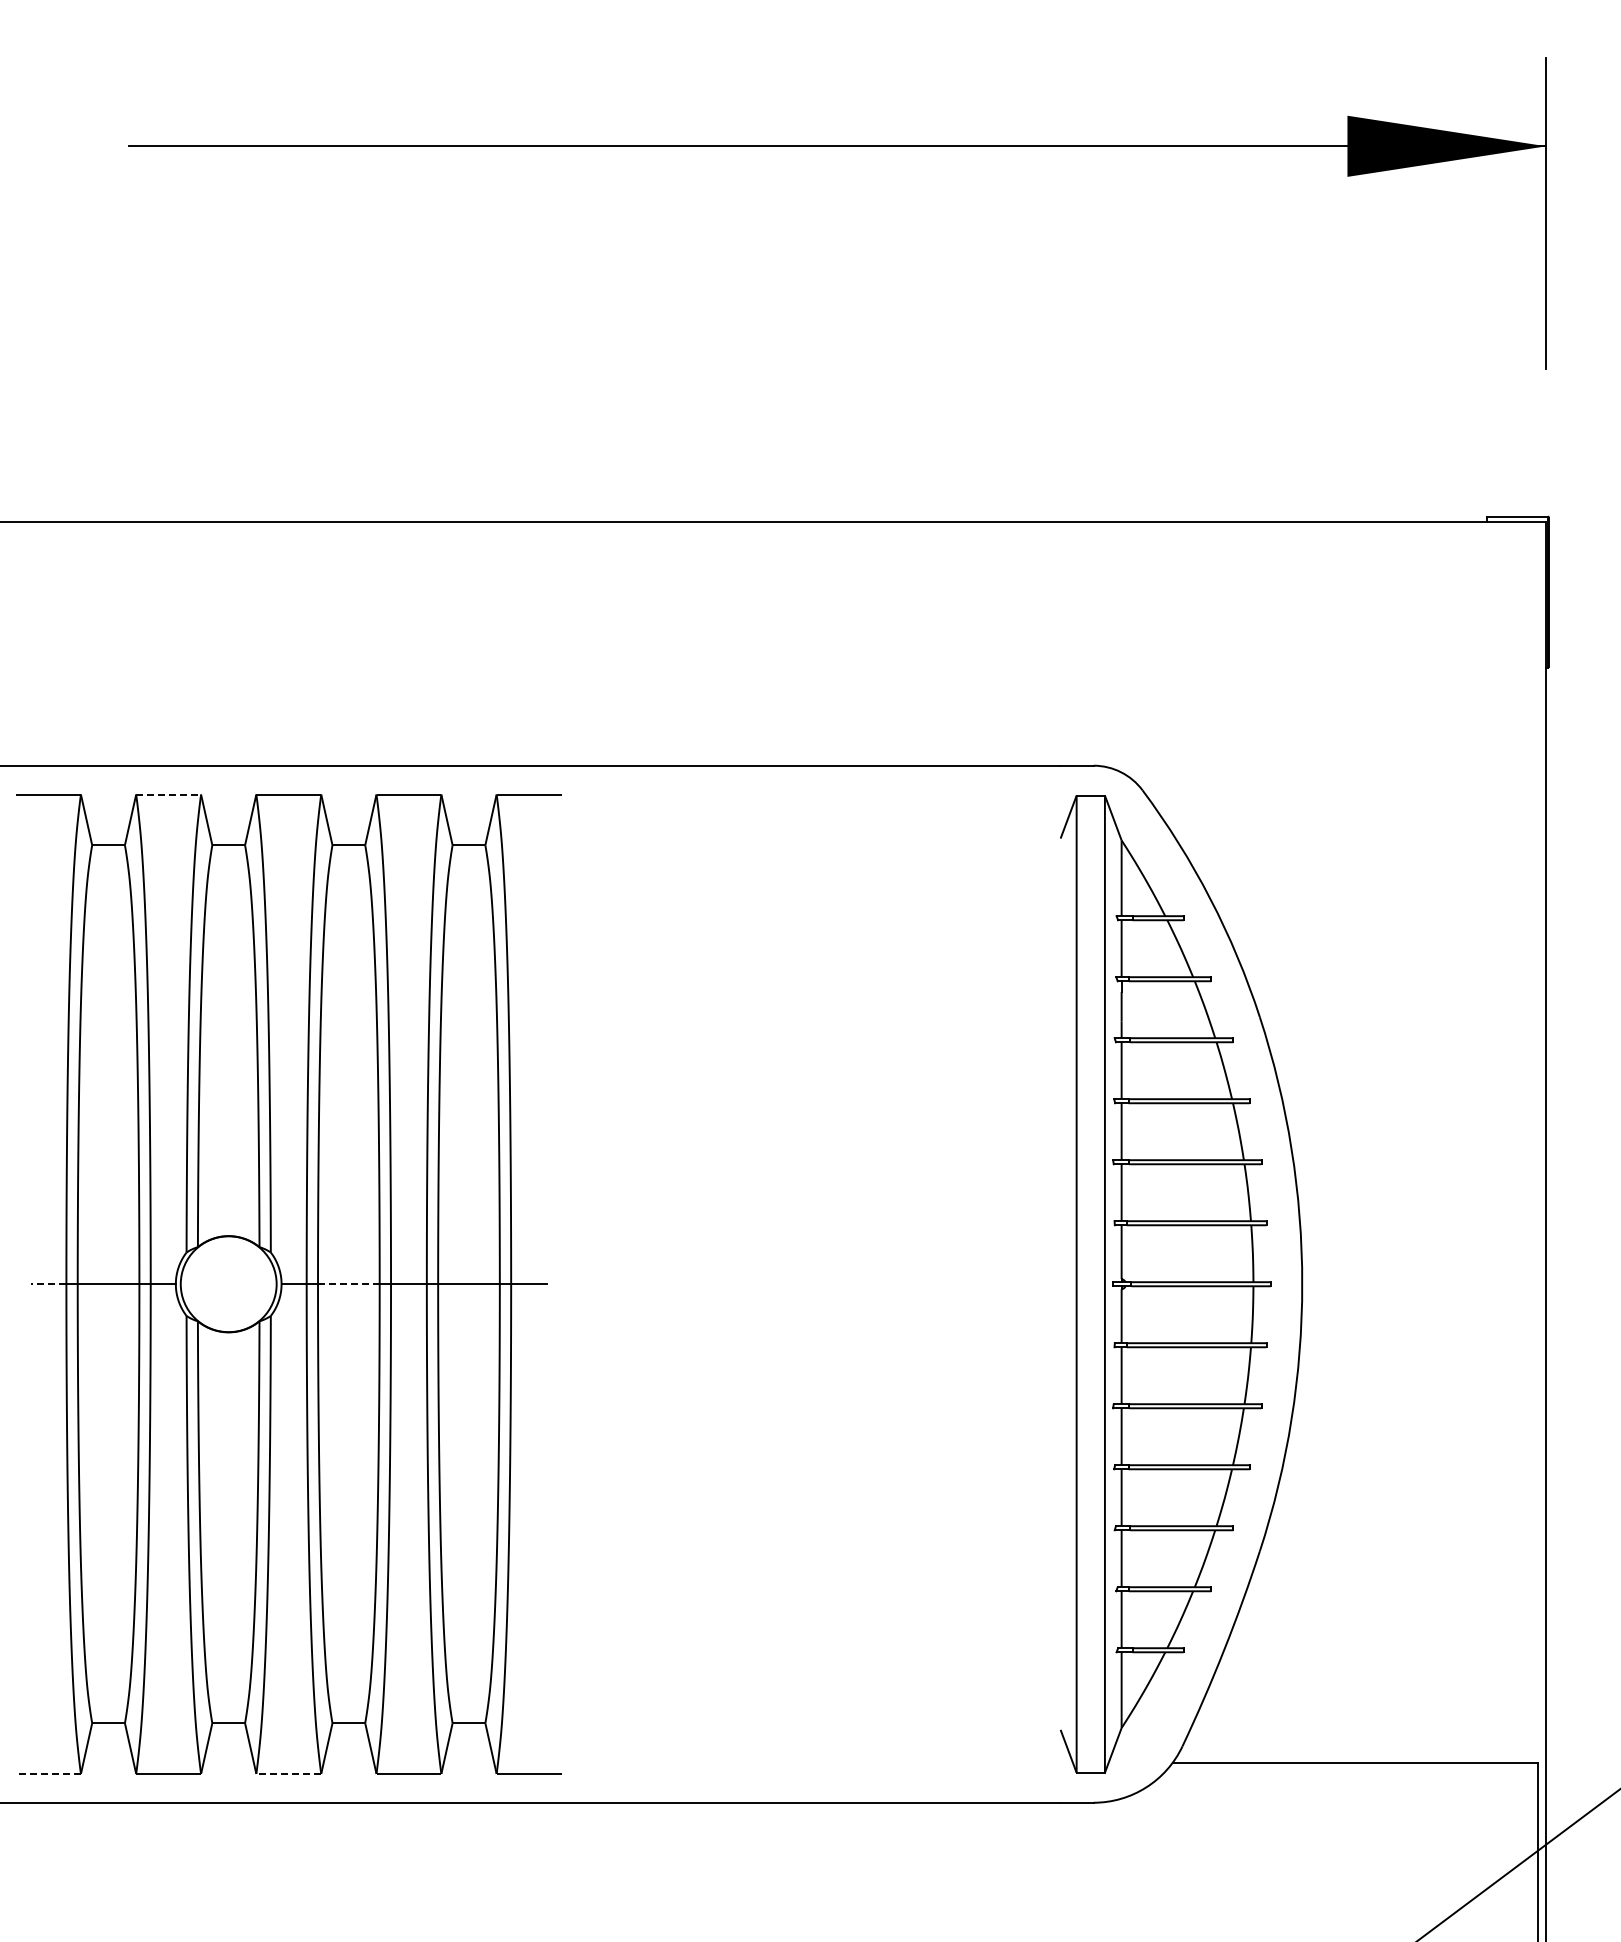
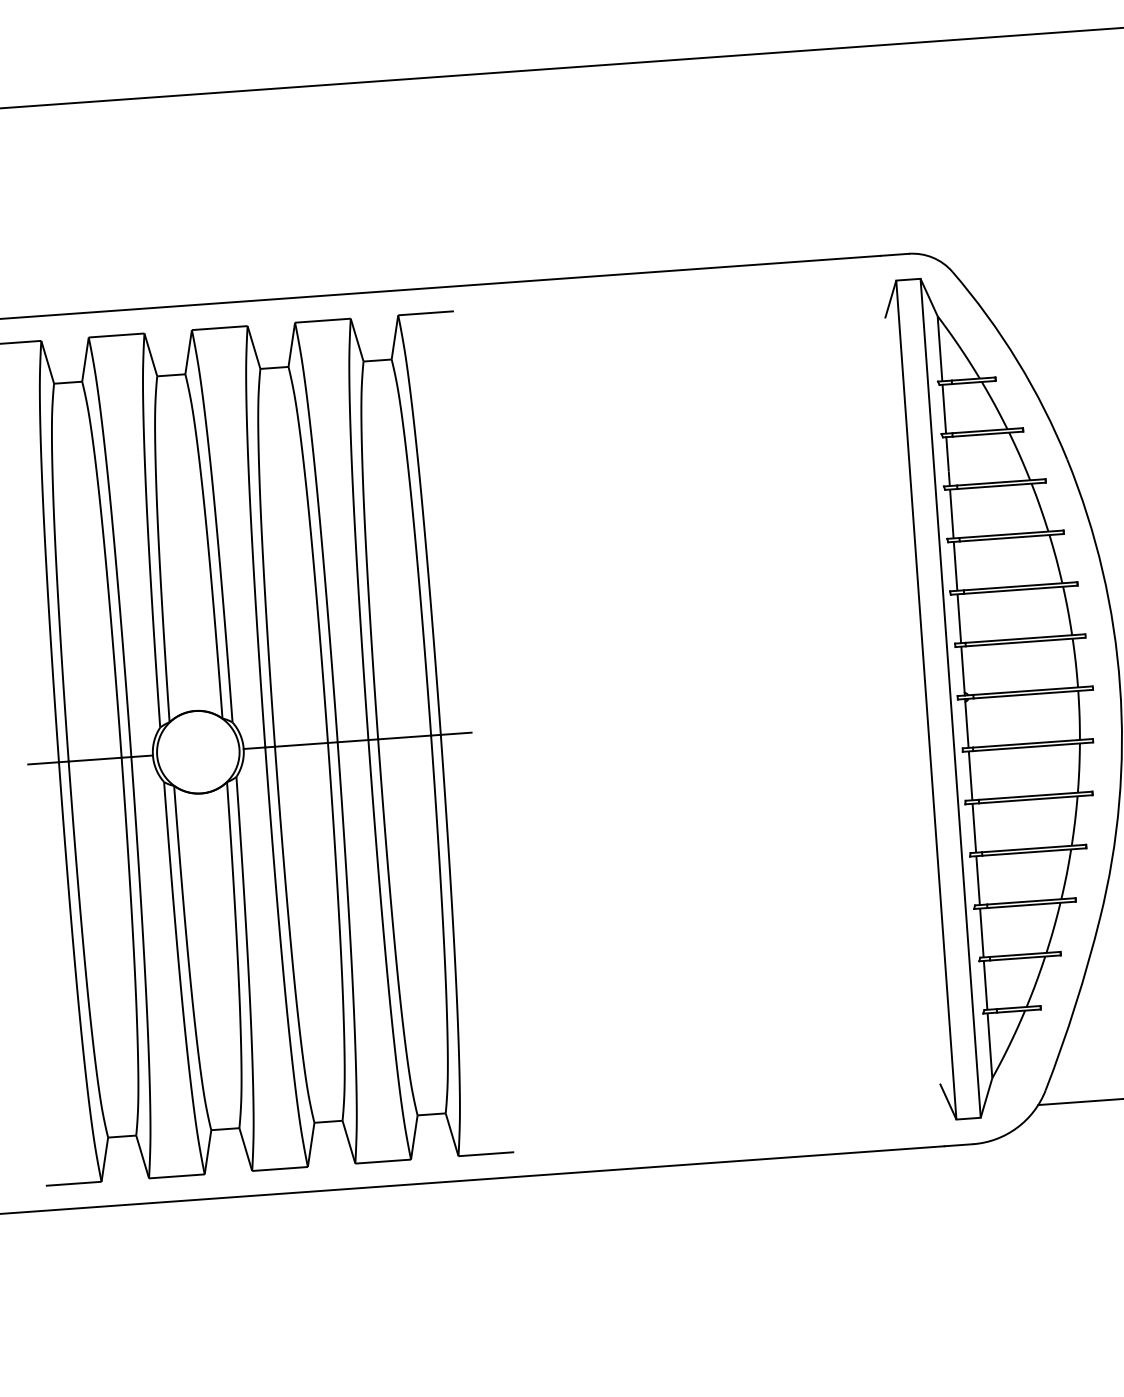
line: (168, 794) -> (116, 335), dashed -> solid
line: (48, 1284) -> (43, 763), dashed -> solid
line: (348, 1284) -> (301, 745), dashed -> solid
line: (48, 1773) -> (73, 1183), dashed -> solid
line: (288, 1773) -> (279, 1168), dashed -> solid

